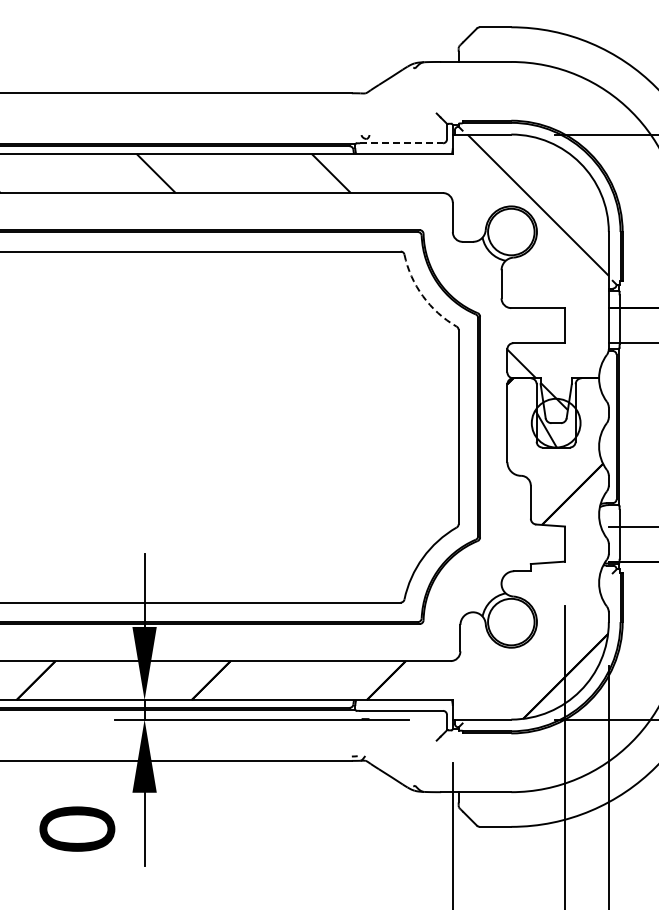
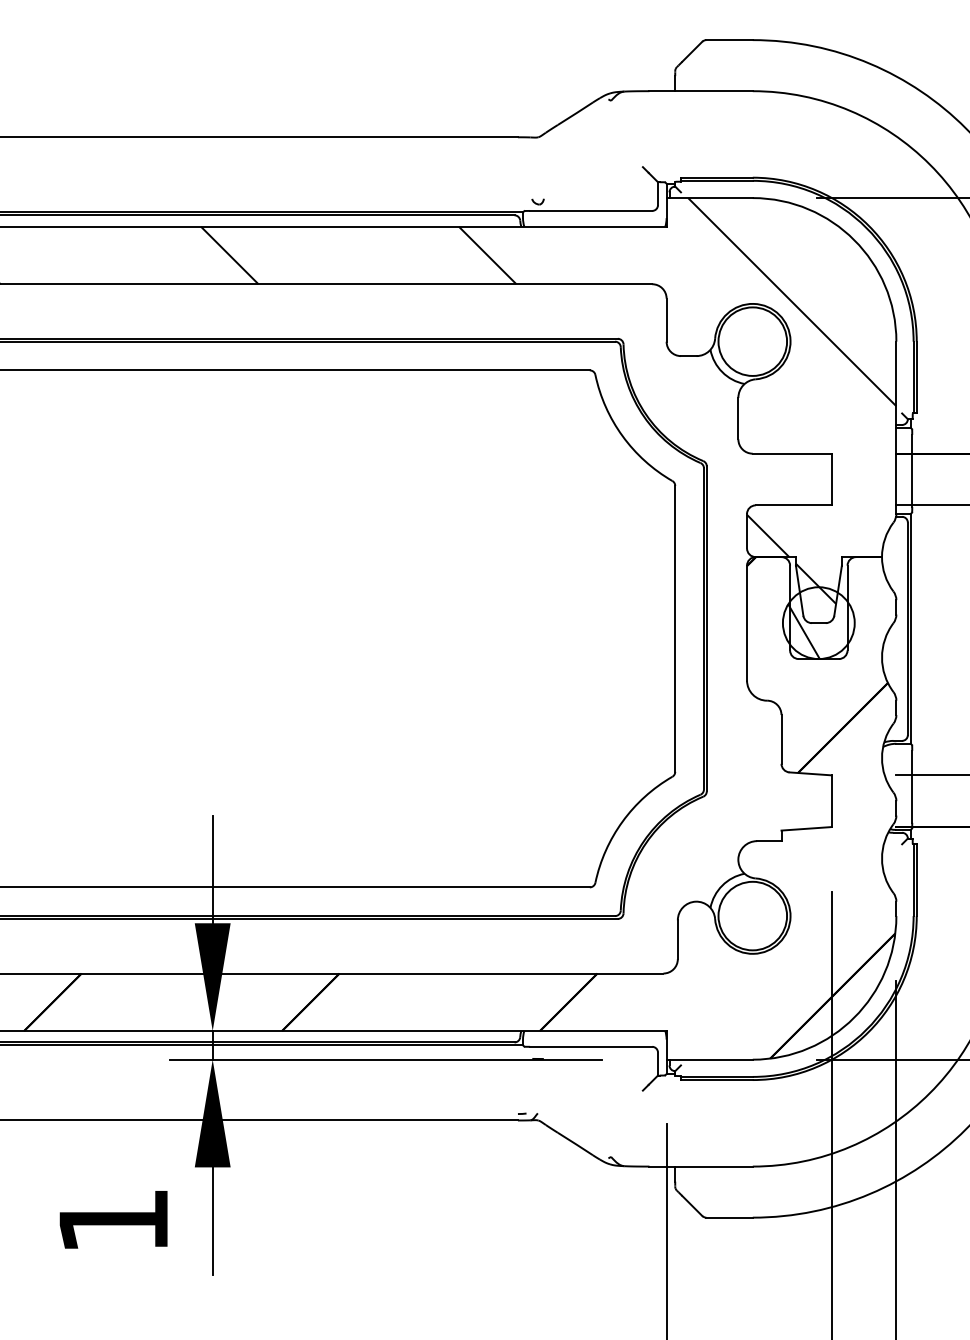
line: (402, 143) -> (592, 211), dashed -> solid
arc: (422, 296) -> (621, 436), dashed -> solid
text: (77, 828) -> (113, 1220), 0 -> 1

